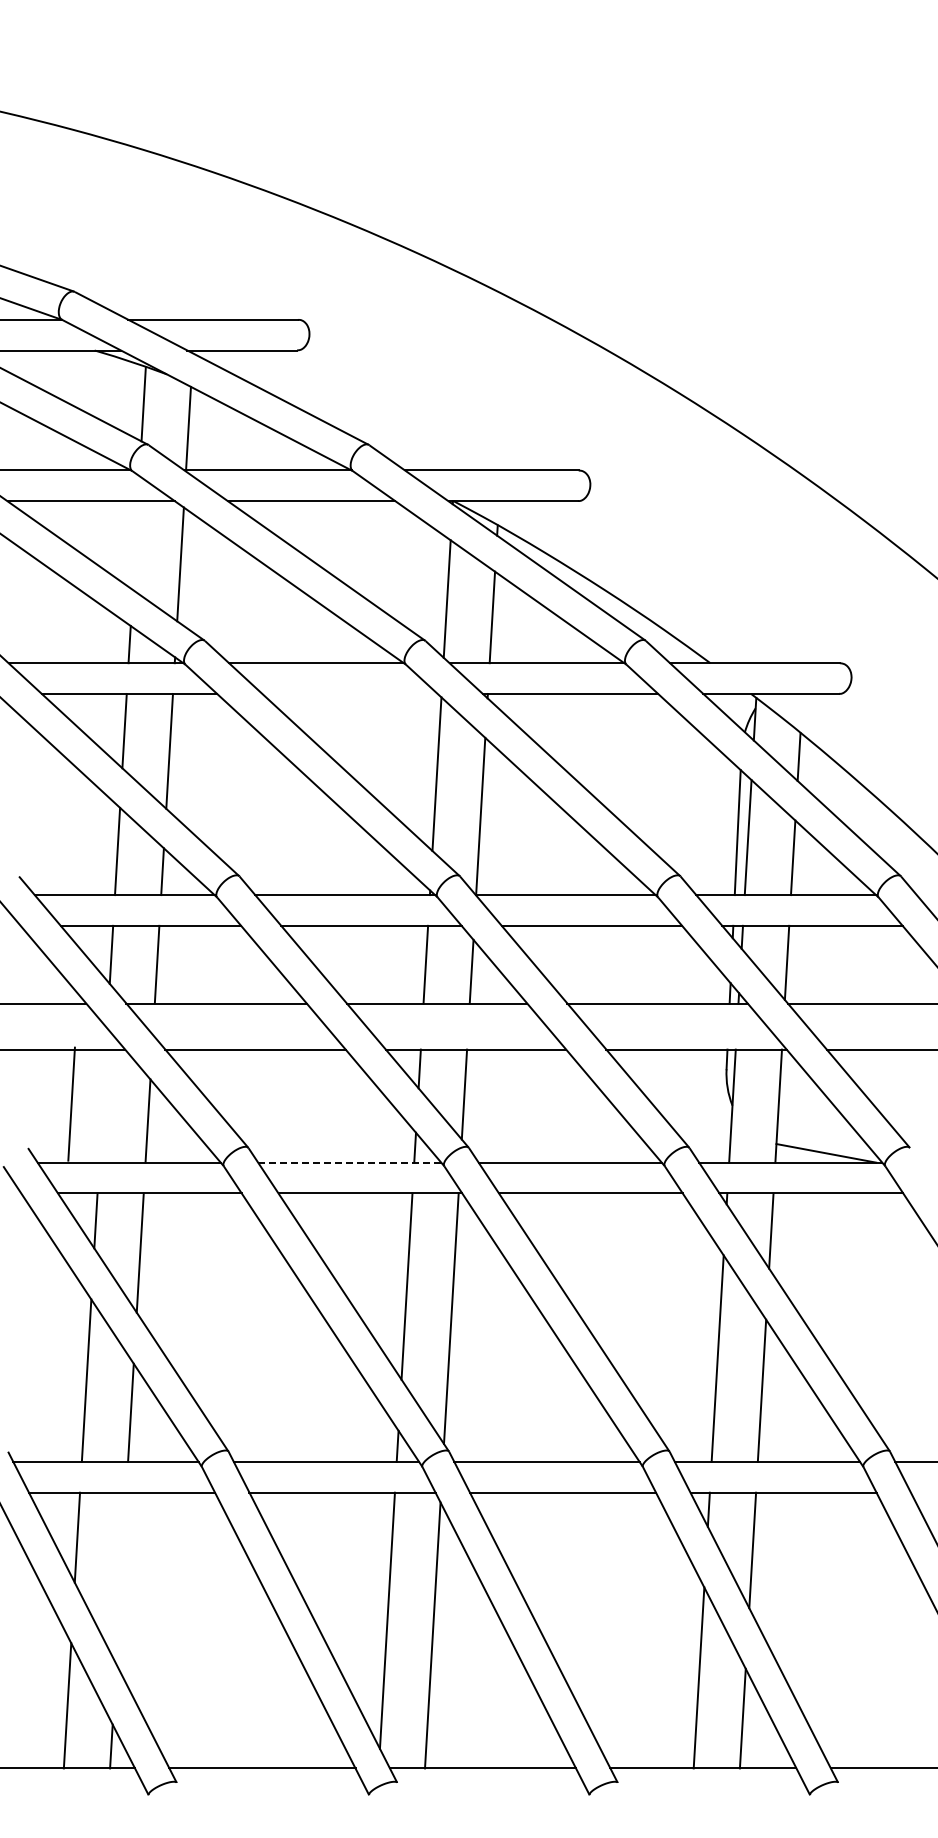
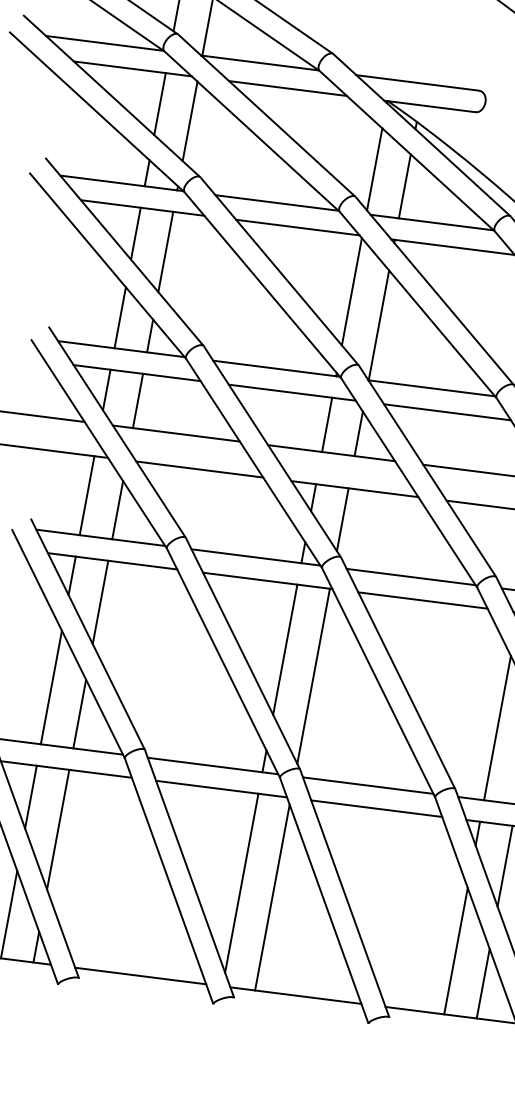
line: (135, 545) -> (160, 104), added
line: (349, 693) -> (297, 227), added
line: (71, 1103) -> (87, 495), moved
line: (349, 1162) -> (255, 557), dashed -> solid
line: (121, 1578) -> (58, 829), added

